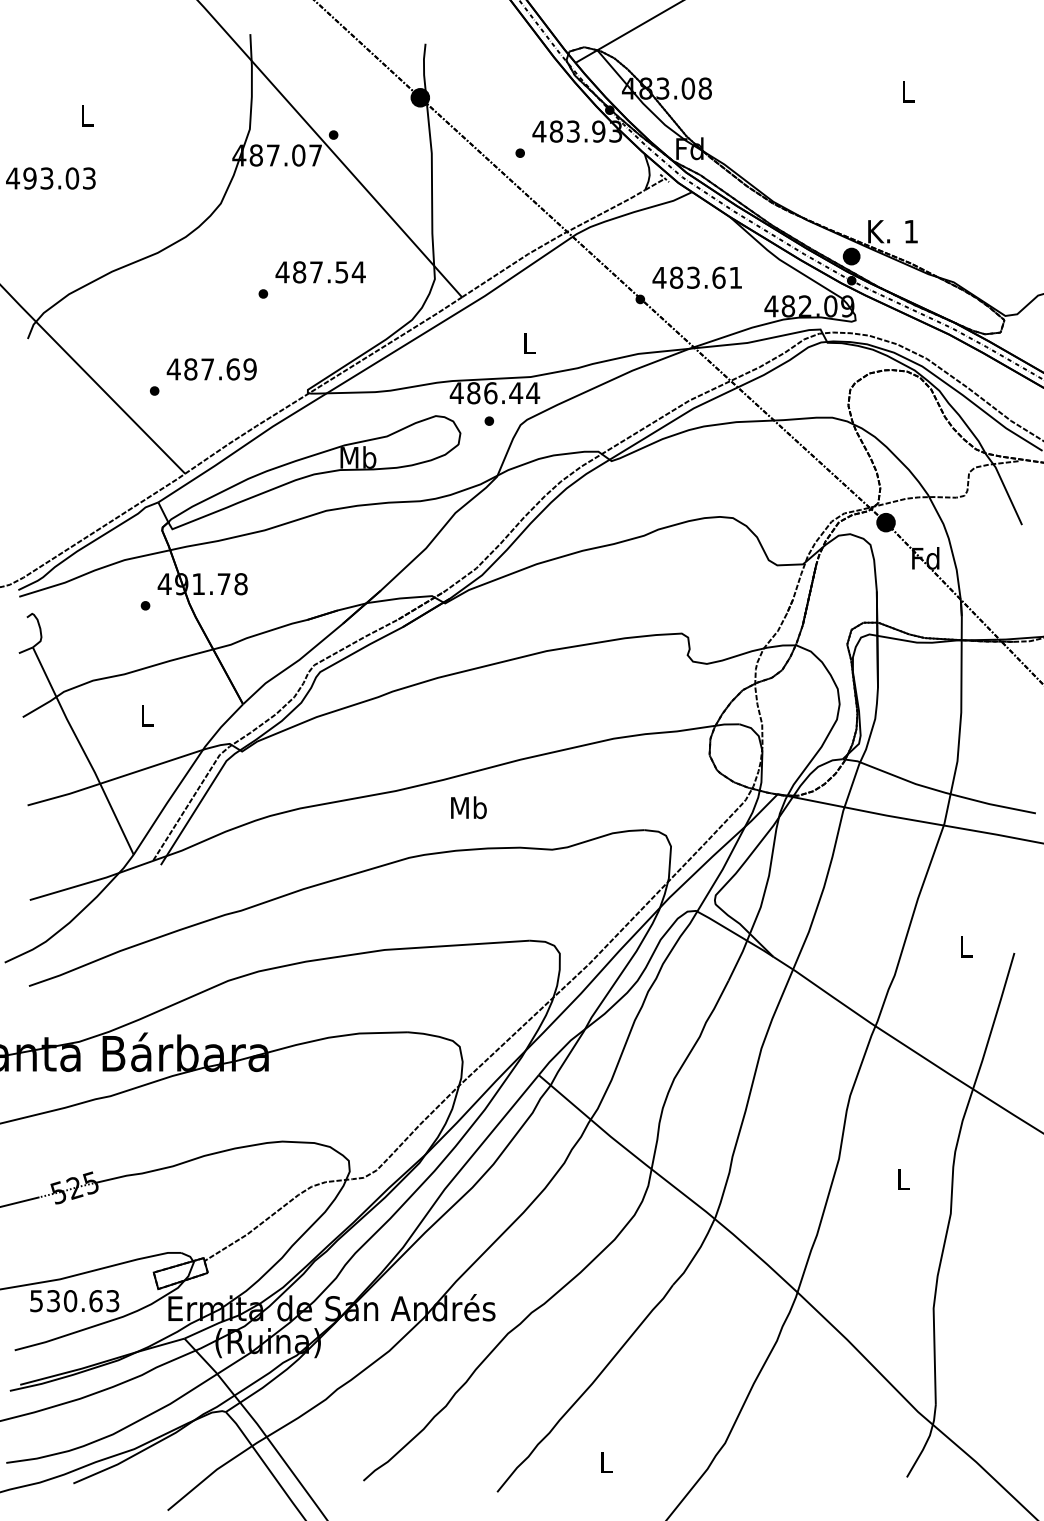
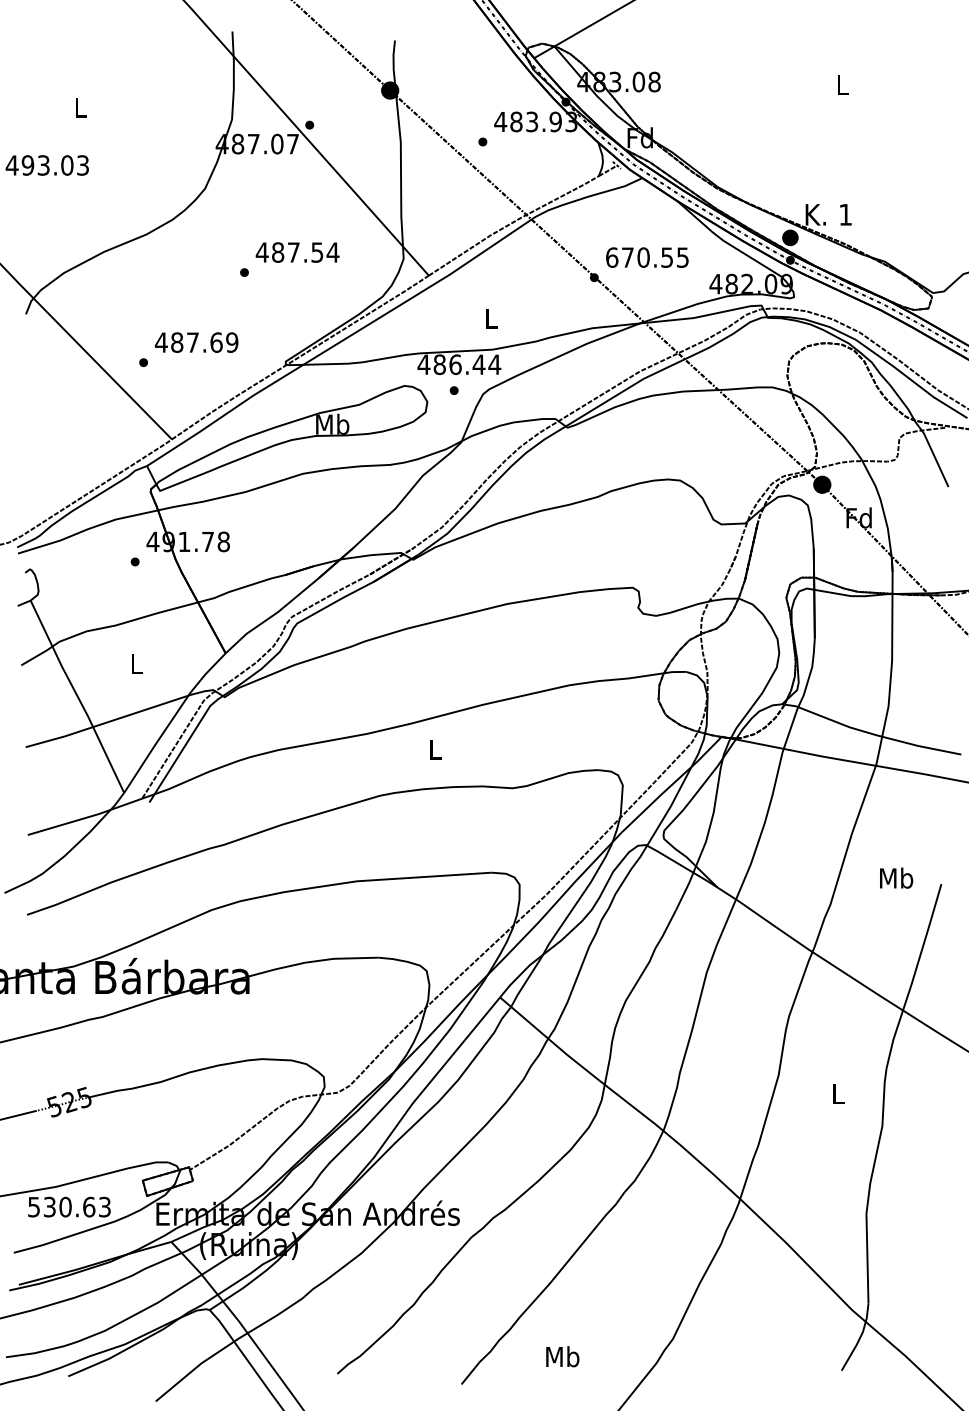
text: (696, 277) -> (646, 257), 483.61 -> 670.55
text: (468, 806) -> (434, 748), Mb -> L
text: (966, 945) -> (896, 877), L -> Mb
text: (606, 1462) -> (562, 1356), L -> Mb

